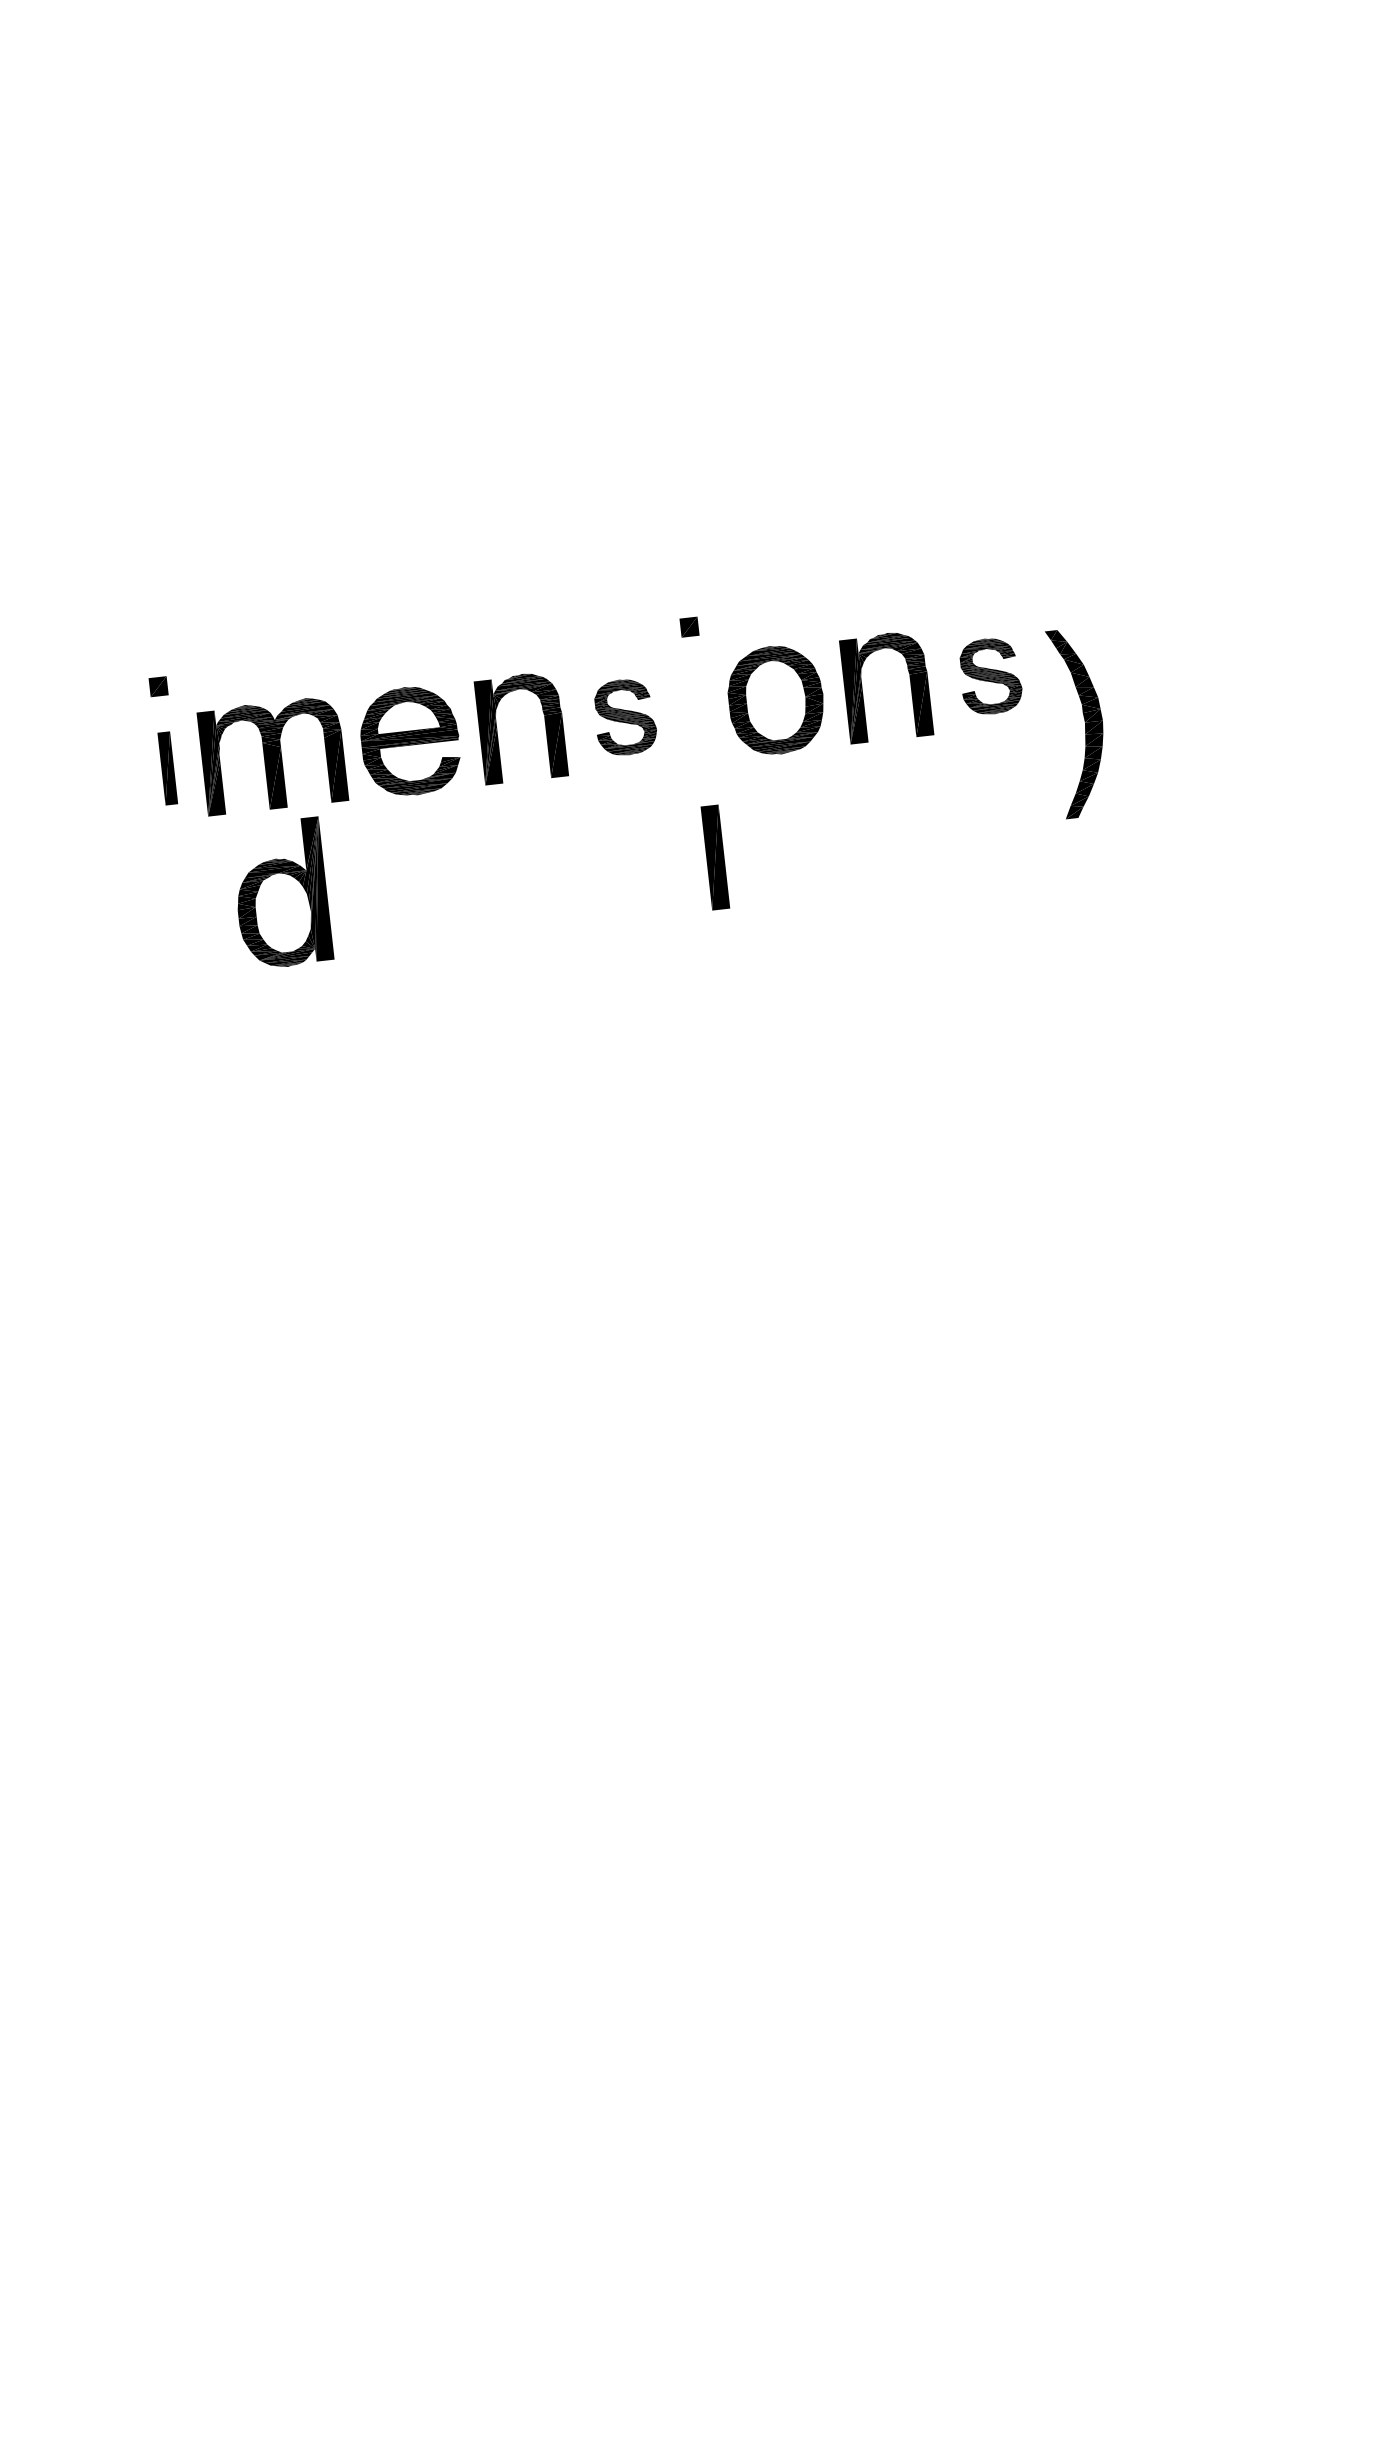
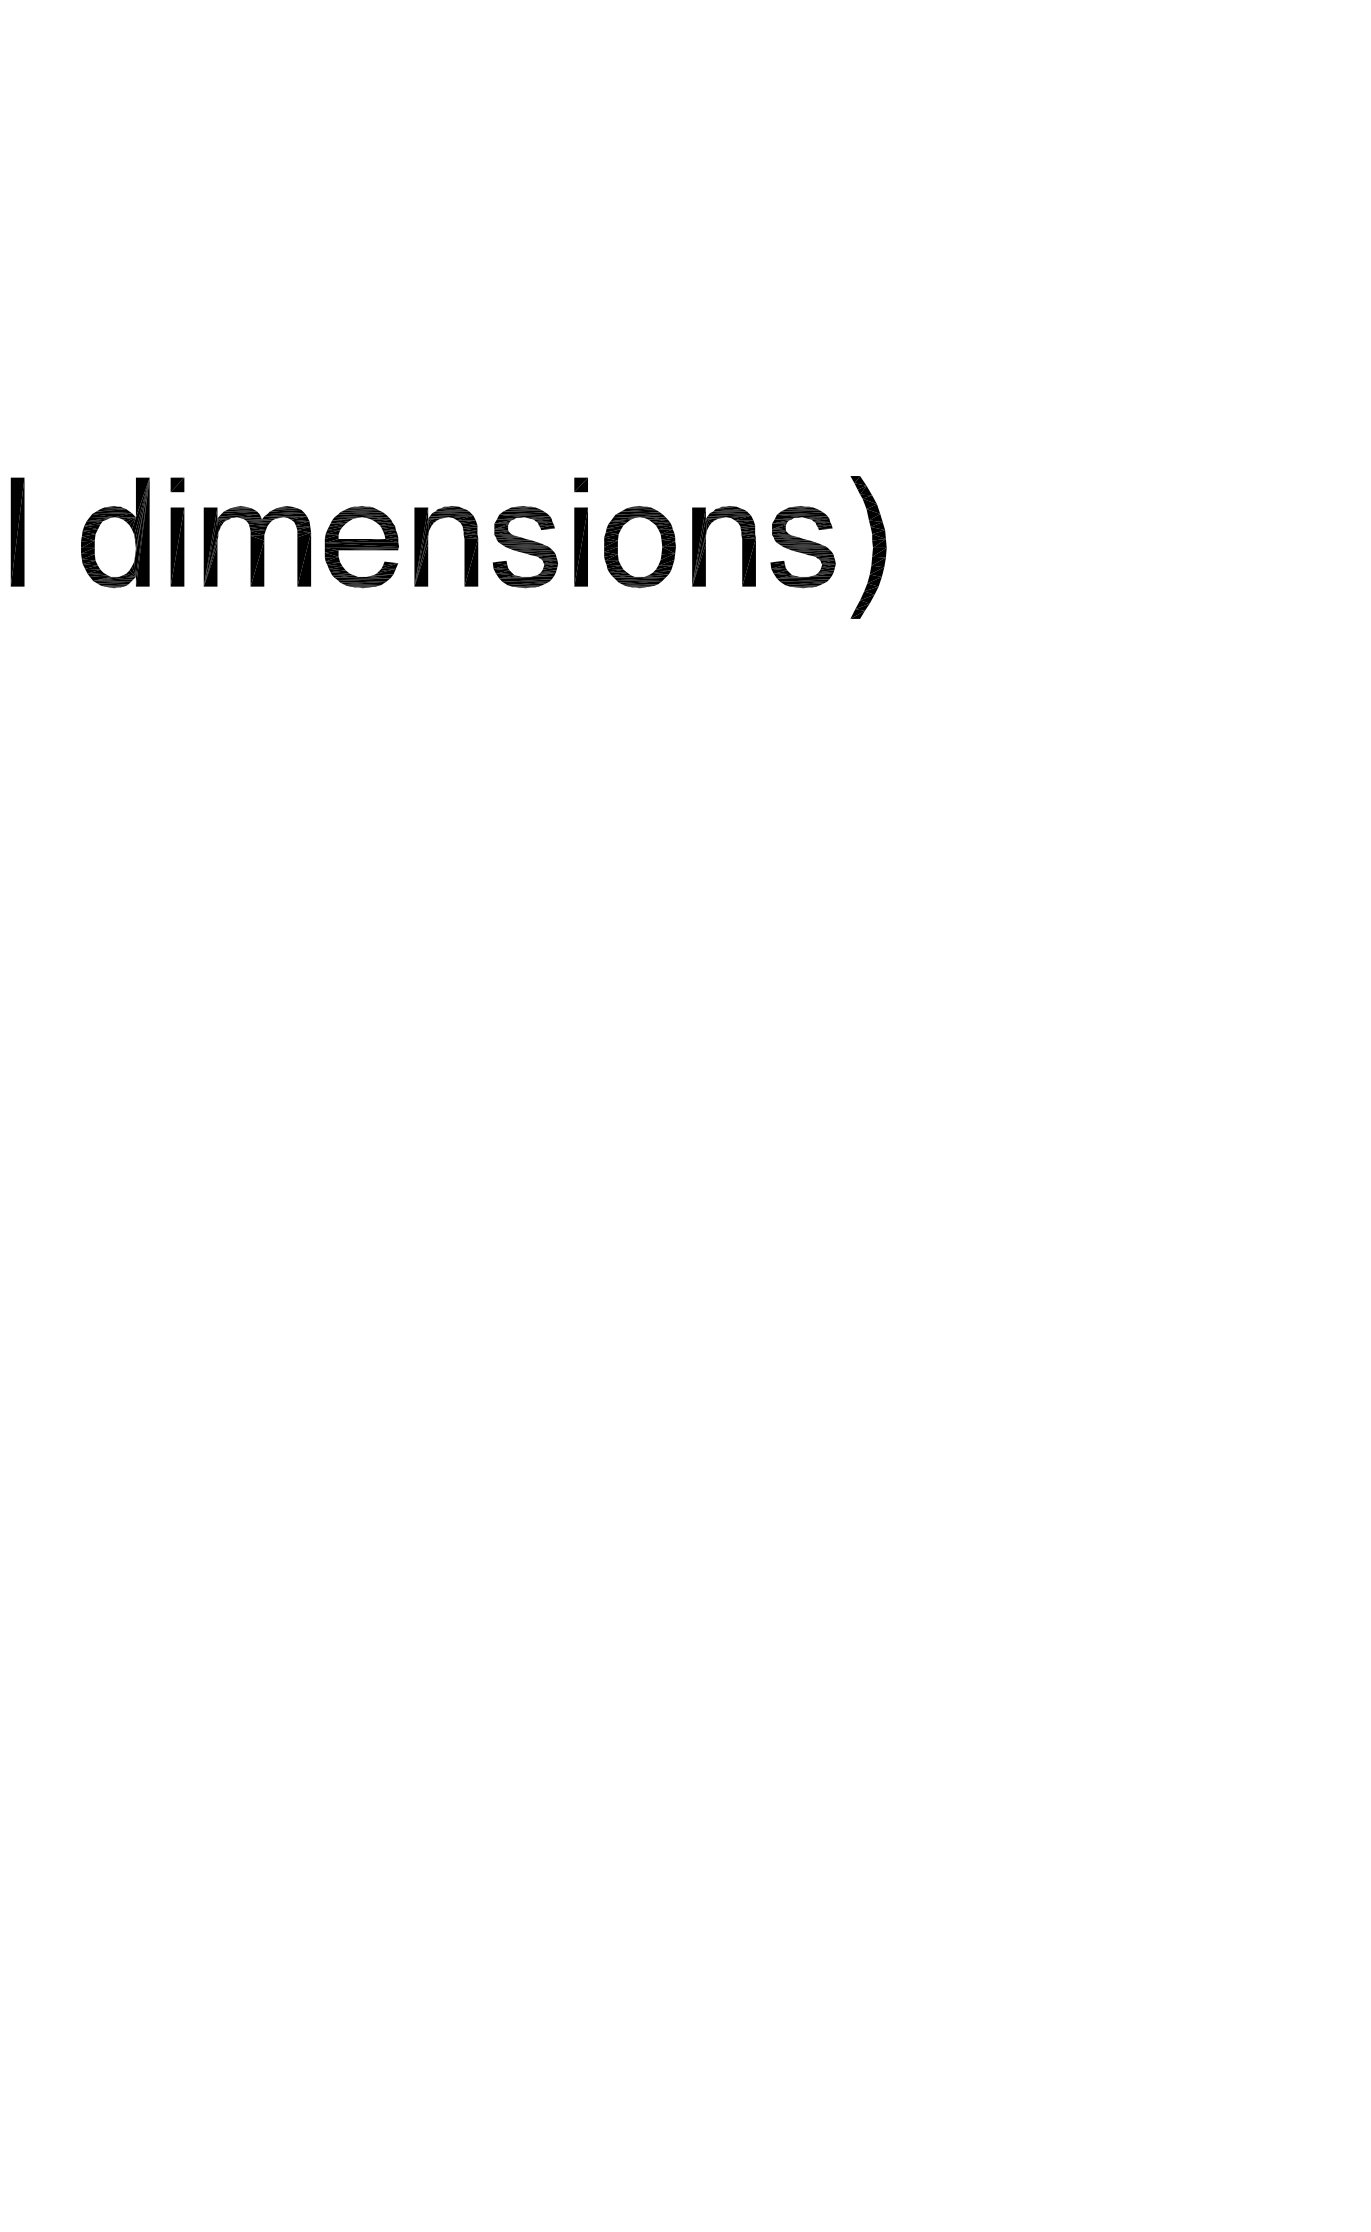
part: (989, 676) -> (802, 547), size x1.43
part: (624, 717) -> (524, 547), size x1.43
part: (1078, 722) -> (868, 547), moved
part: (167, 767) -> (177, 546), size x1.43
part: (714, 856) -> (580, 546), moved
part: (281, 893) -> (115, 532), moved

